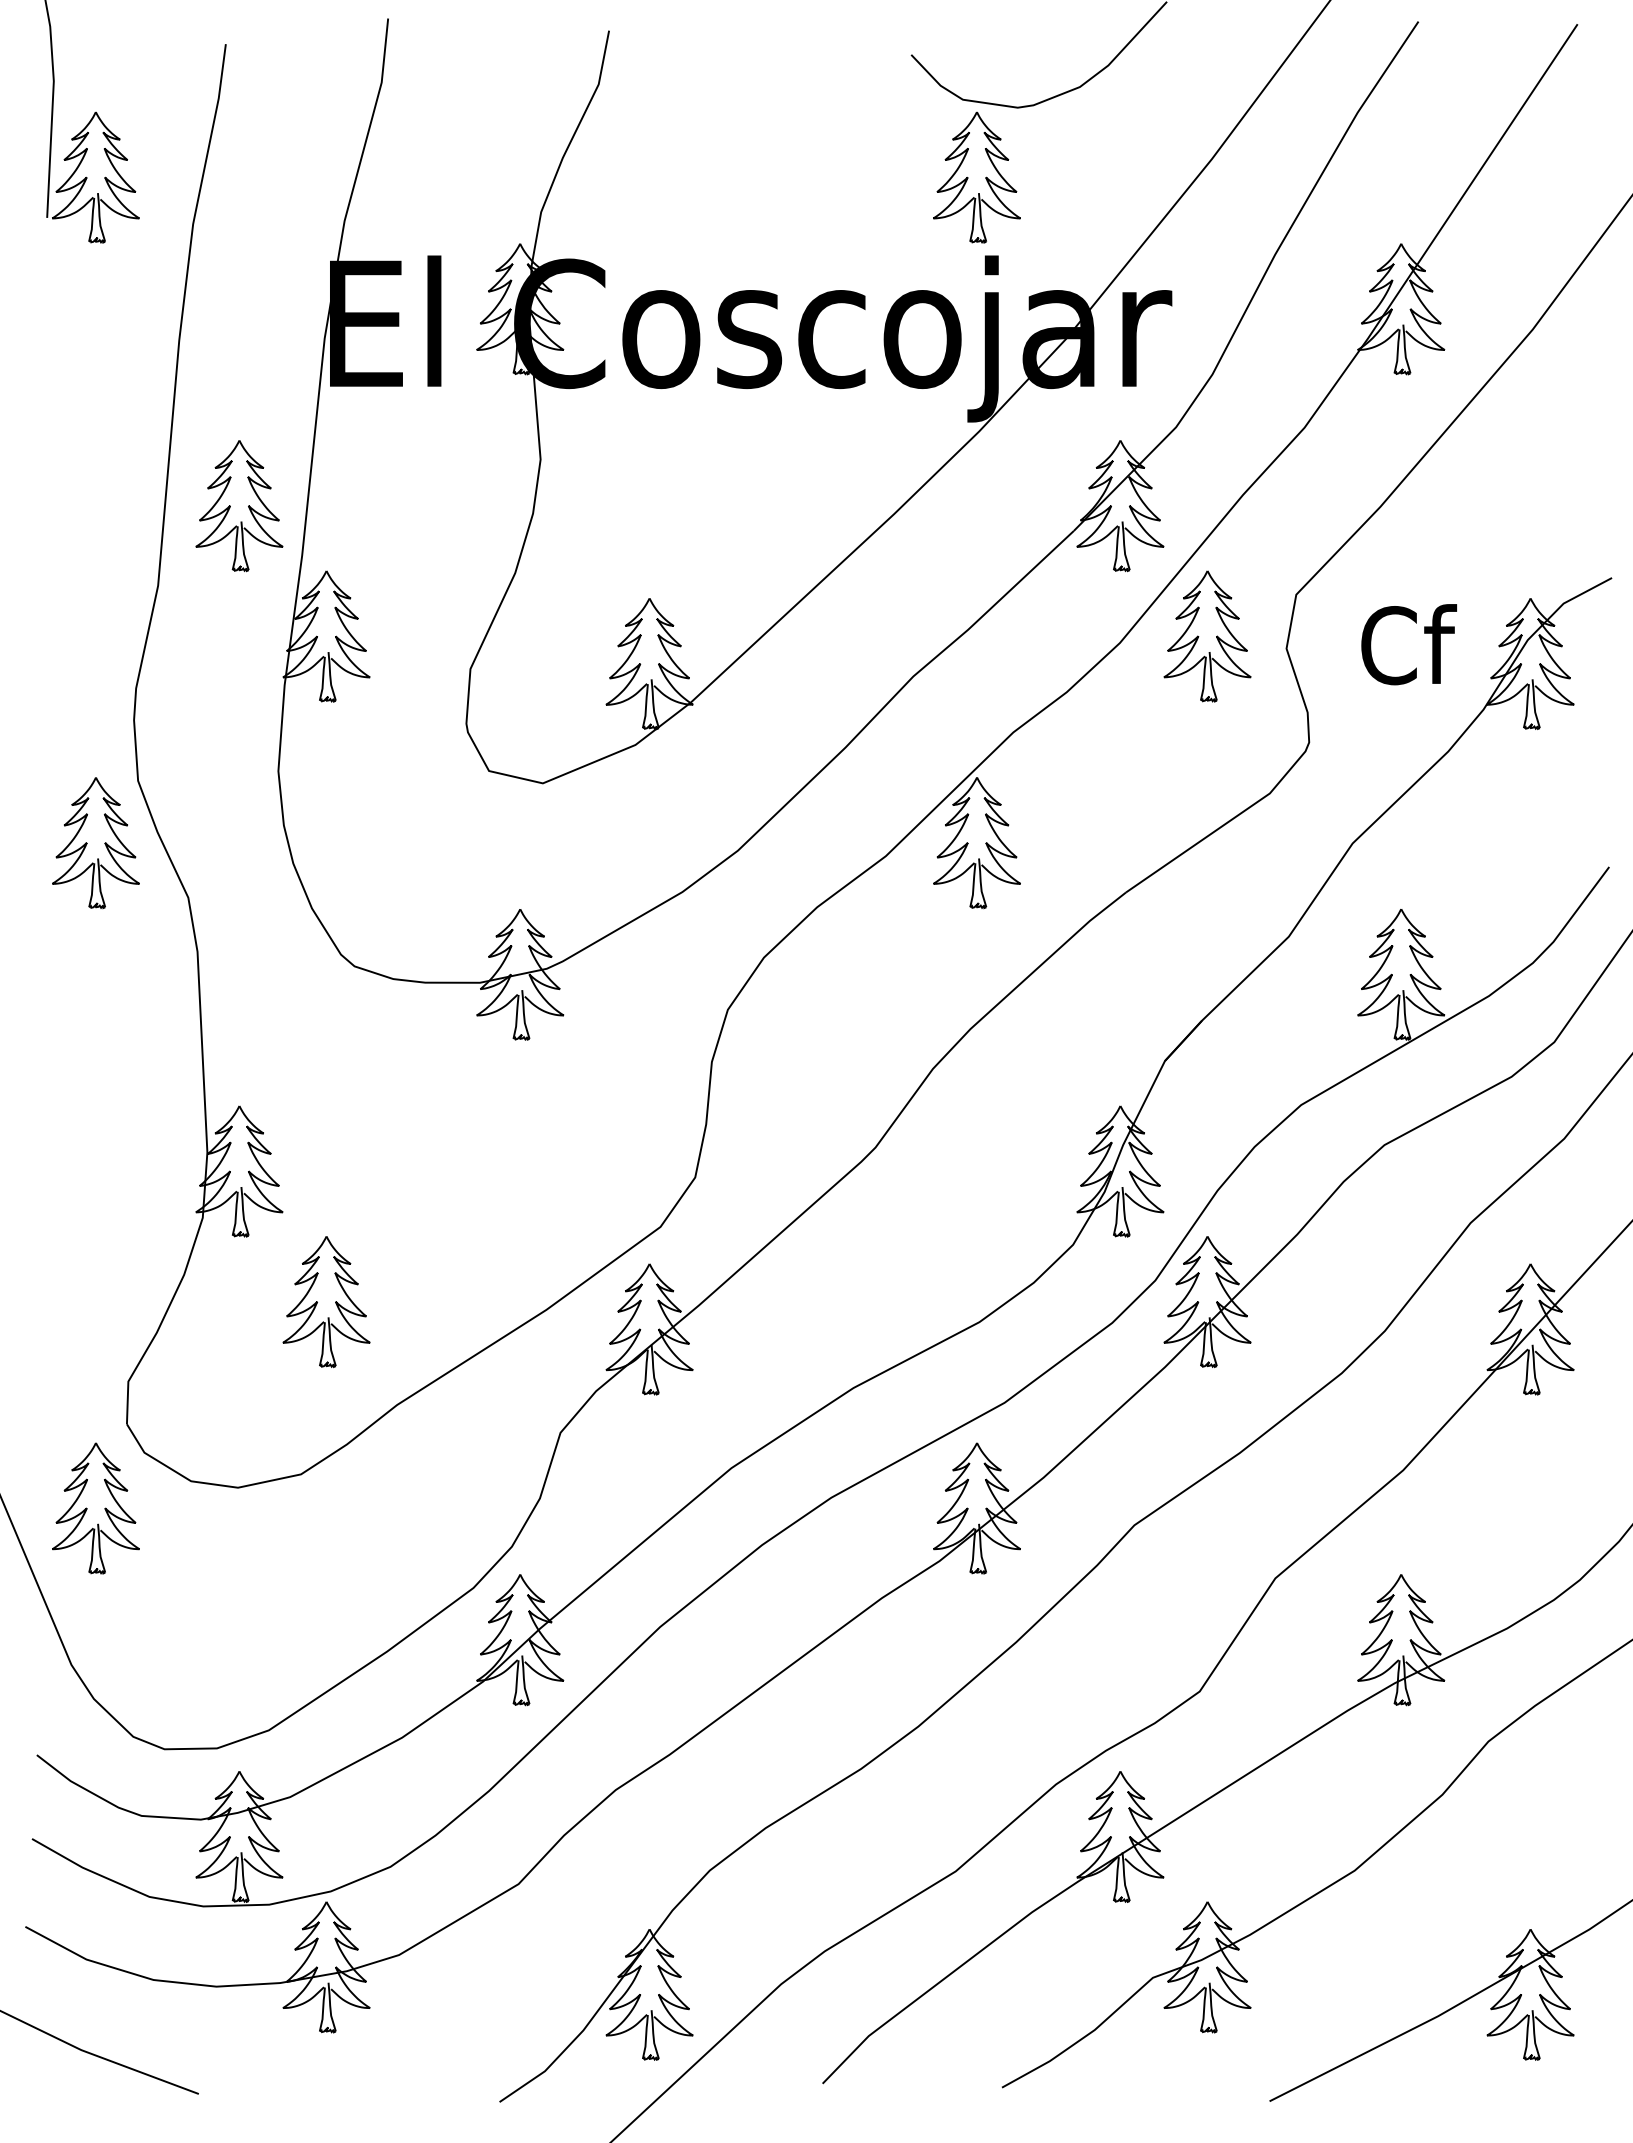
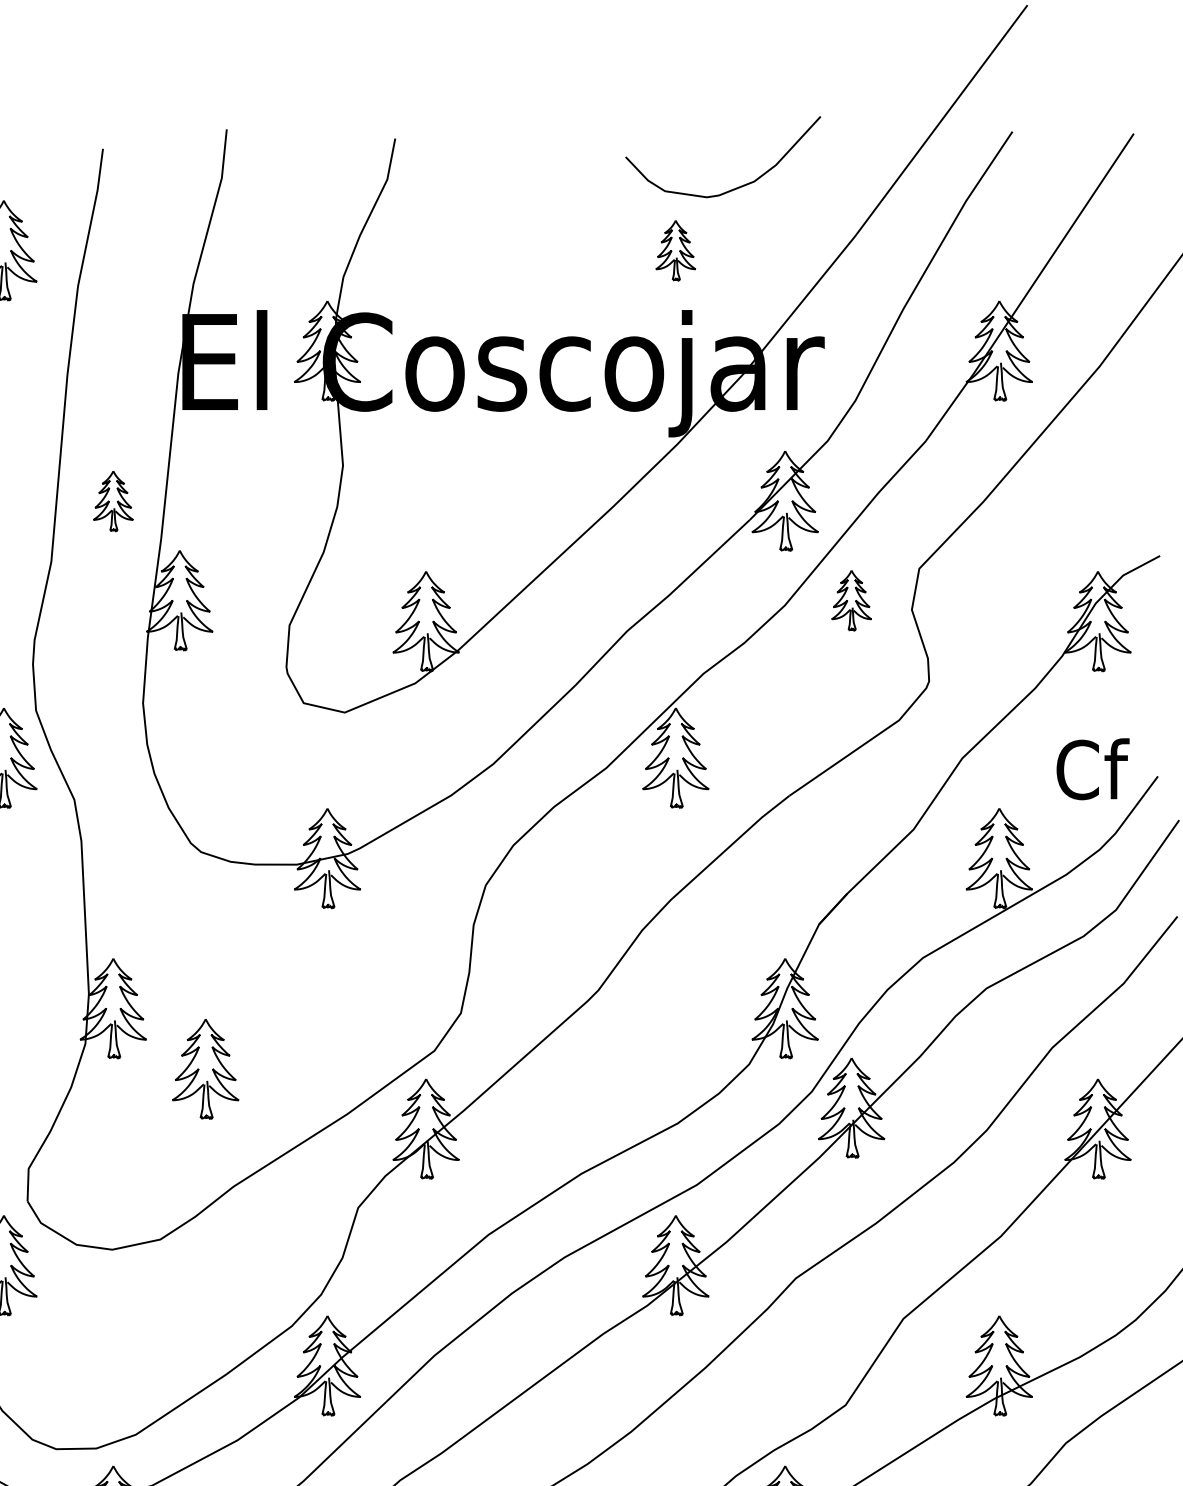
part: (976, 177) -> (675, 250), size x0.6
part: (239, 506) -> (113, 501), size x0.6
part: (1207, 636) -> (851, 600), size x0.6
text: (1408, 644) -> (1092, 769), moved
part: (326, 1301) -> (205, 1068), moved

